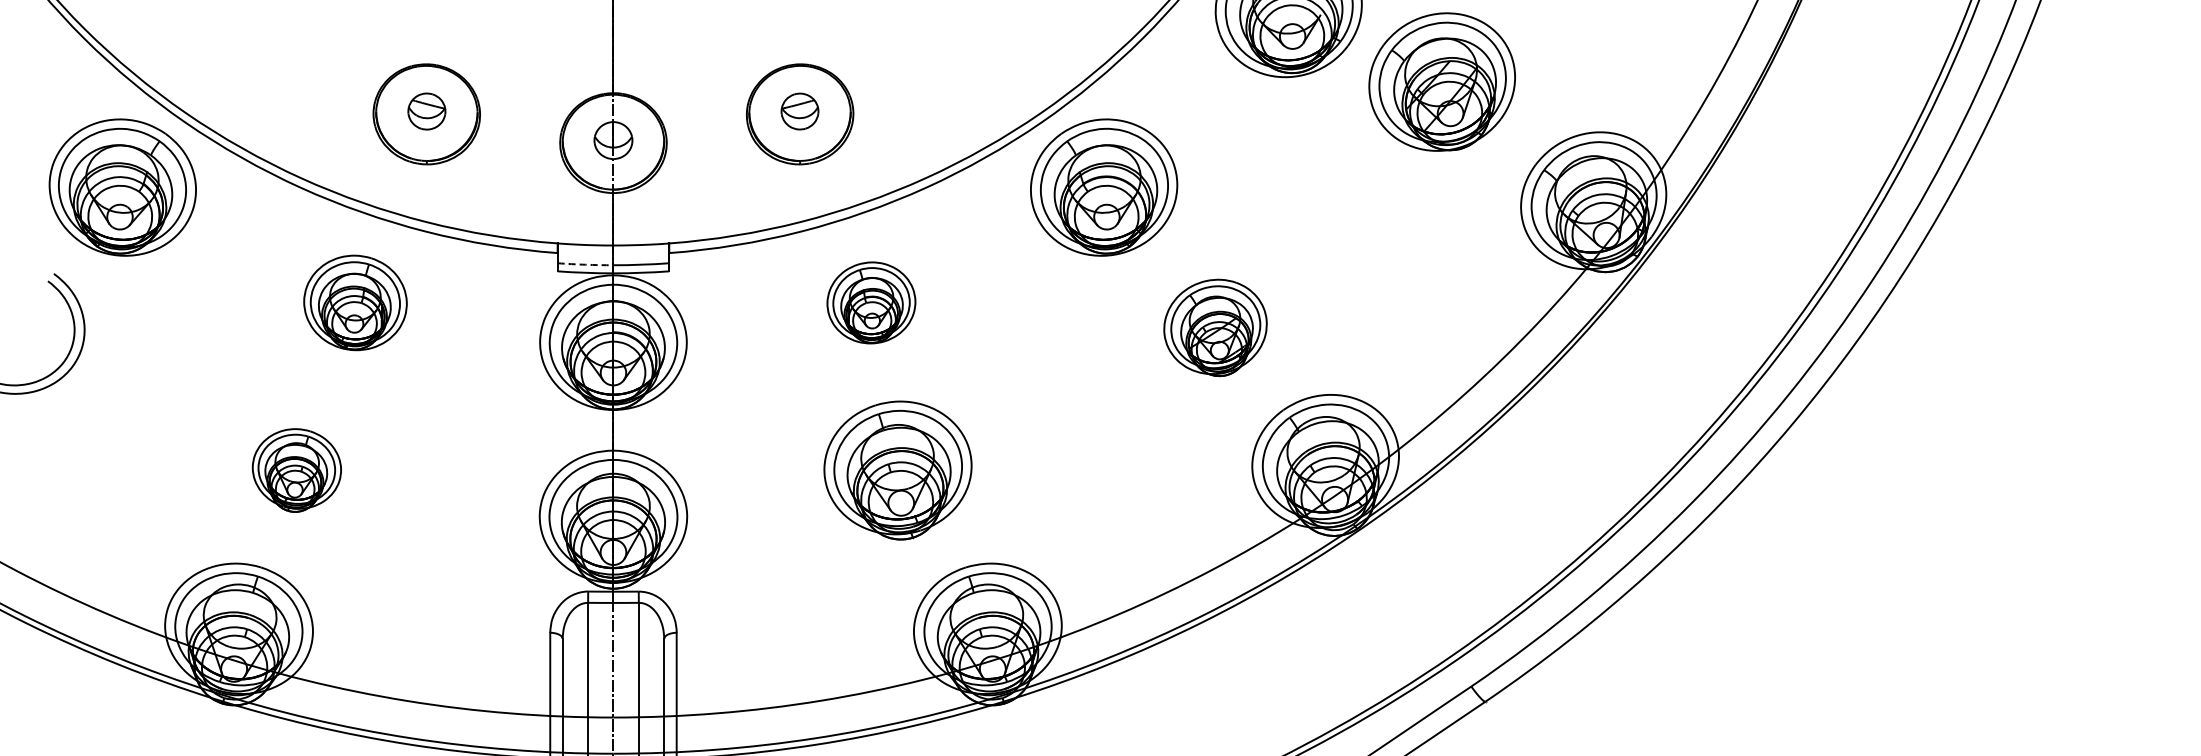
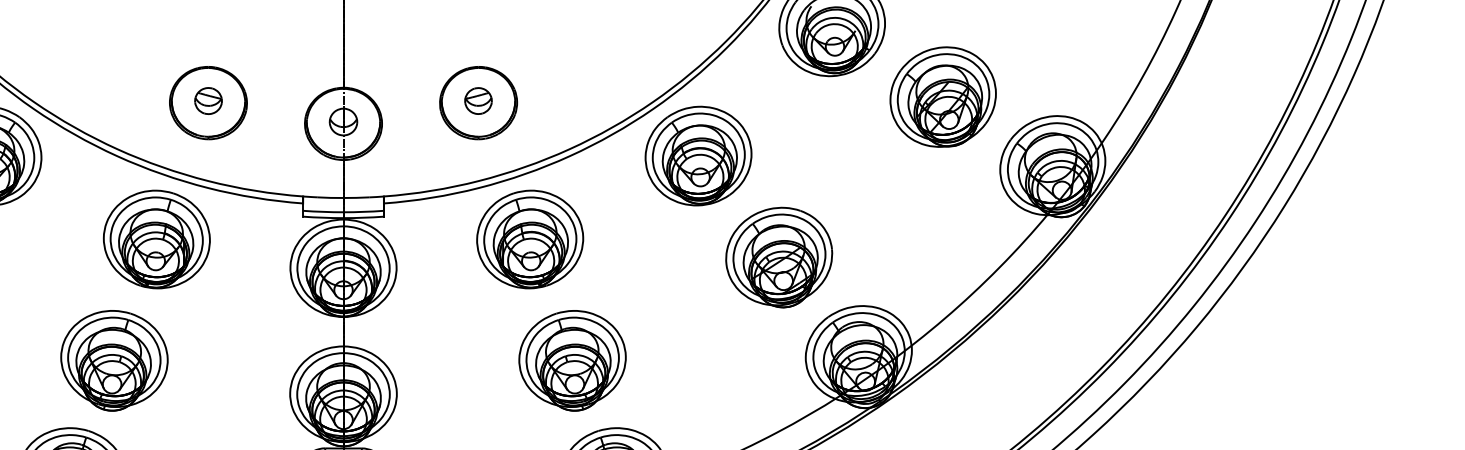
part: (1441, 81) -> (942, 96), moved
arc: (585, 264) -> (323, 211), dashed -> solid
part: (355, 302) -> (156, 239), size x1.43
part: (871, 302) -> (530, 239), size x1.67
part: (1215, 327) -> (779, 257), size x1.43
part: (296, 470) -> (114, 360), size x1.67
part: (897, 470) -> (572, 360), moved

